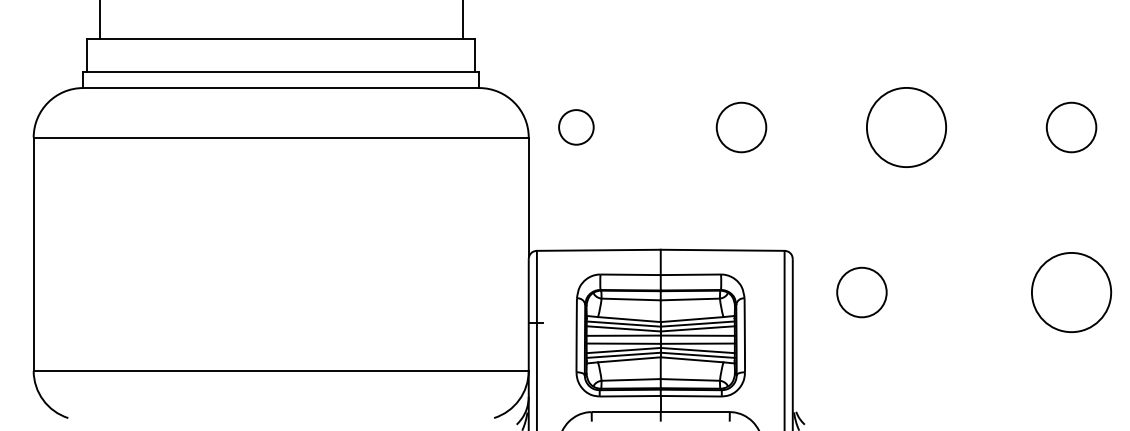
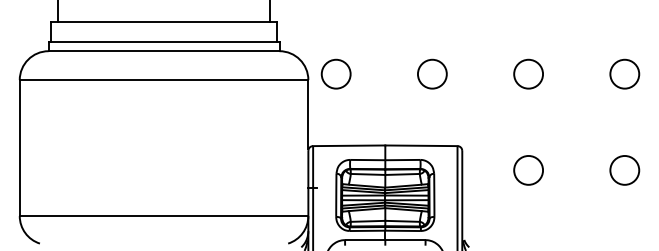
circle: (575, 126) -> (335, 73), size x1.43
circle: (906, 126) -> (528, 73), size x0.62
circle: (1071, 290) -> (624, 169), size x0.62
circle: (861, 292) -> (528, 170), moved

